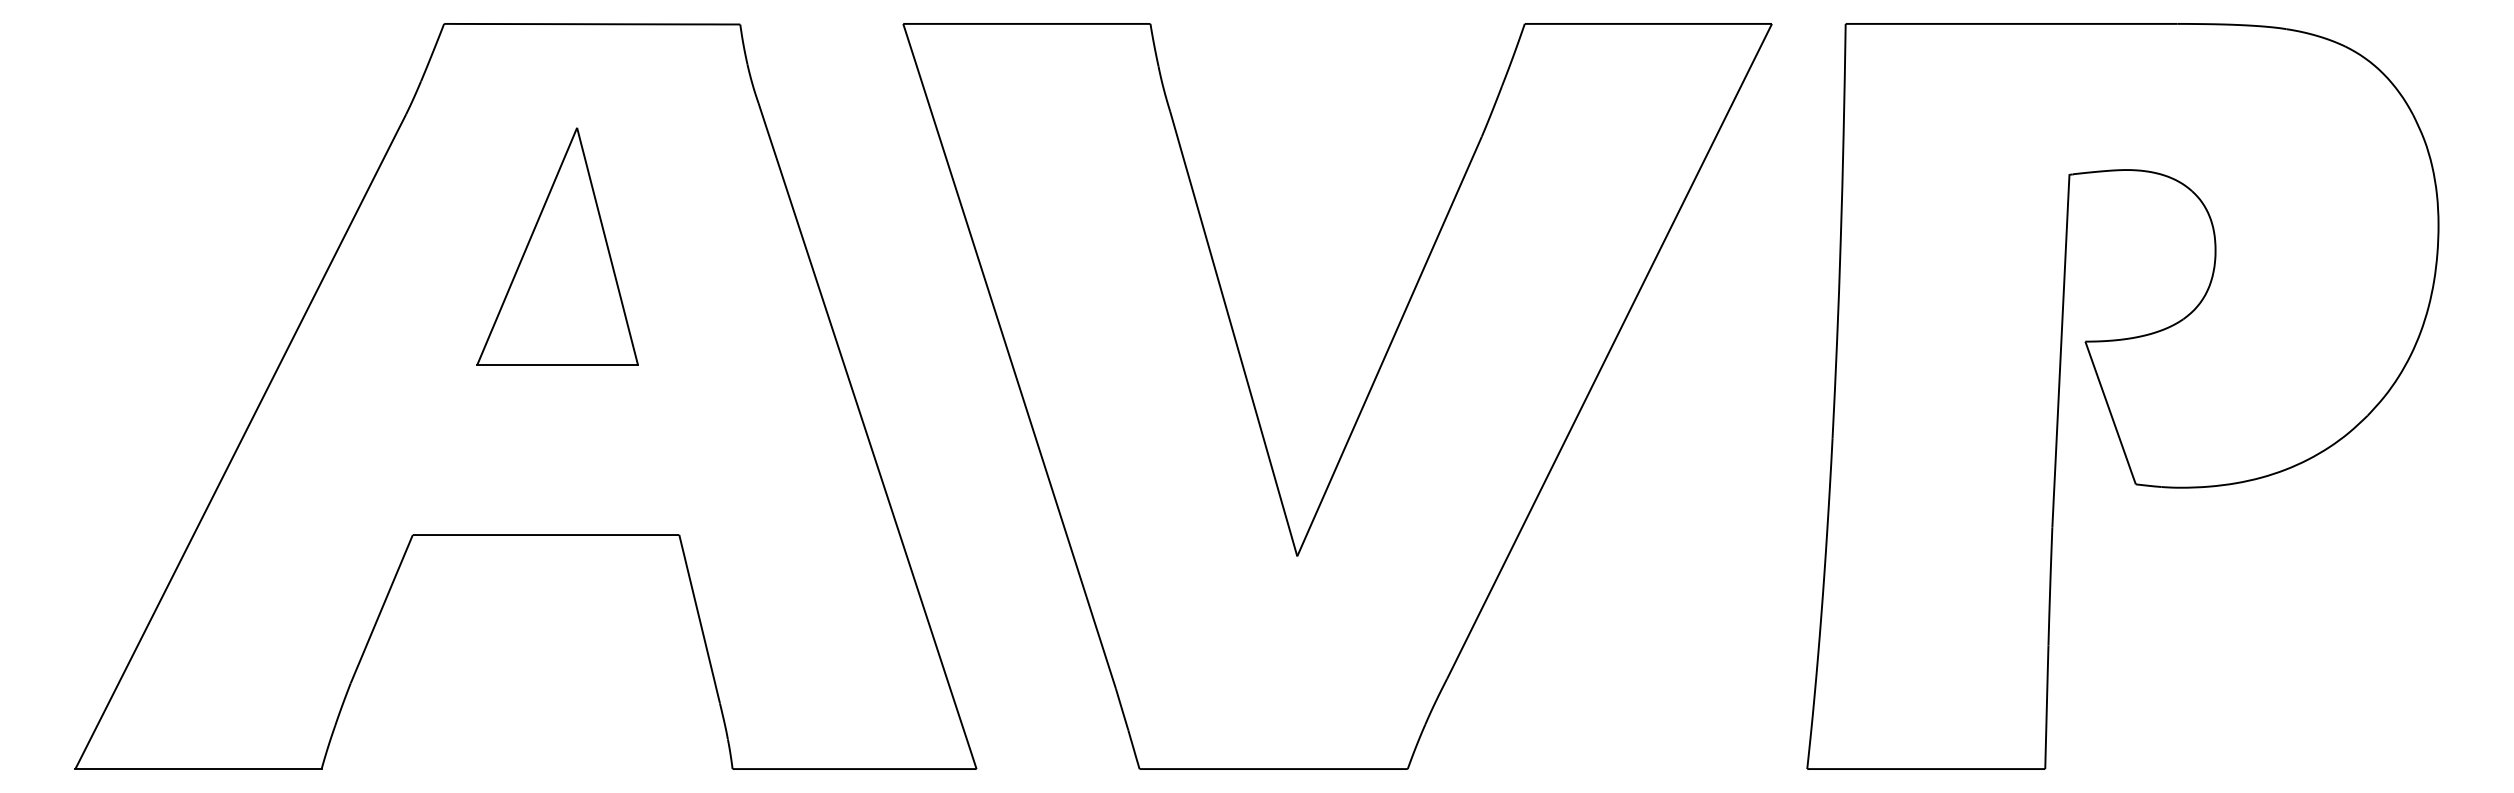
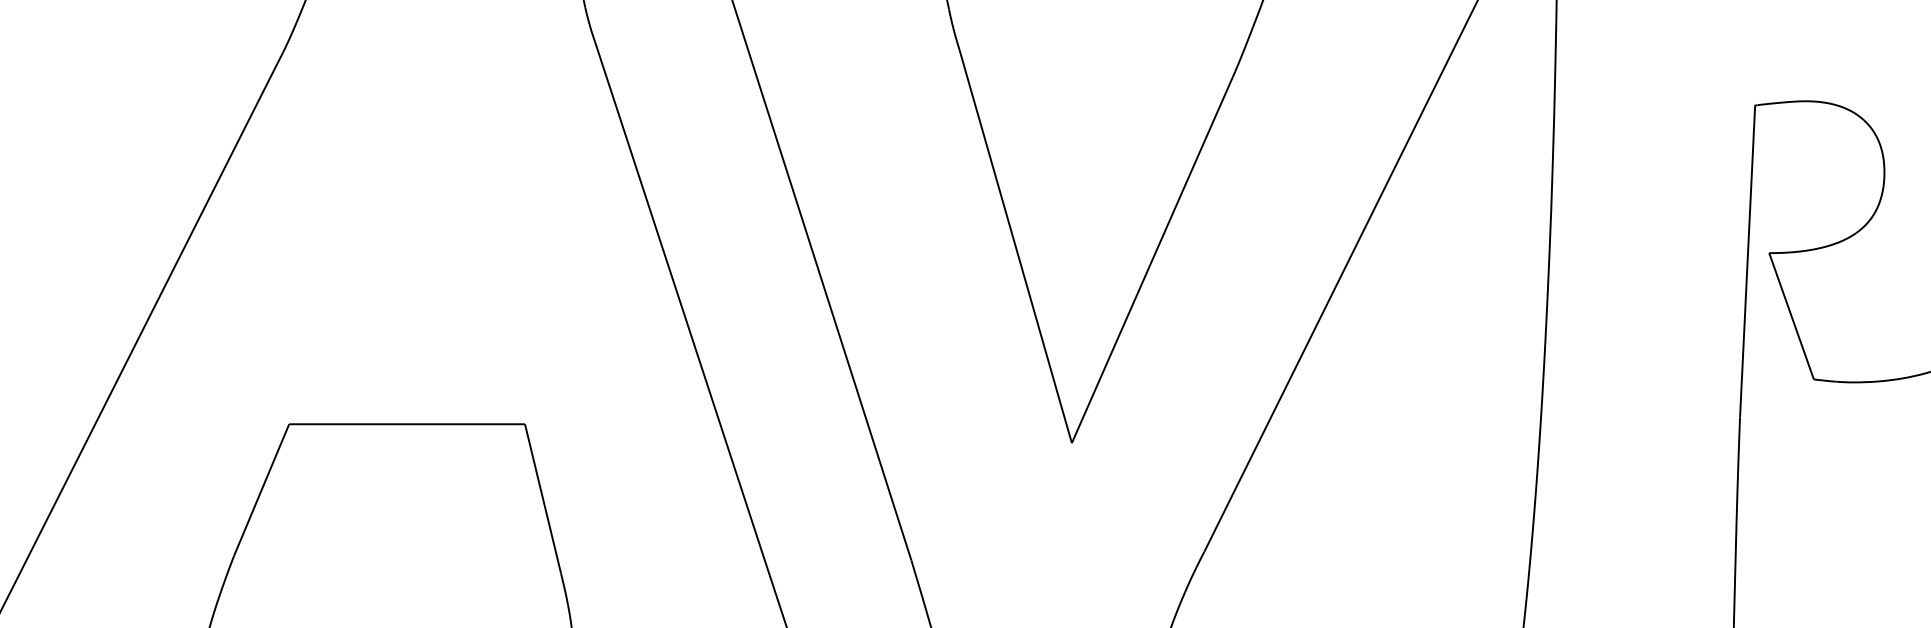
part: (557, 246) -> (417, 168), removed

